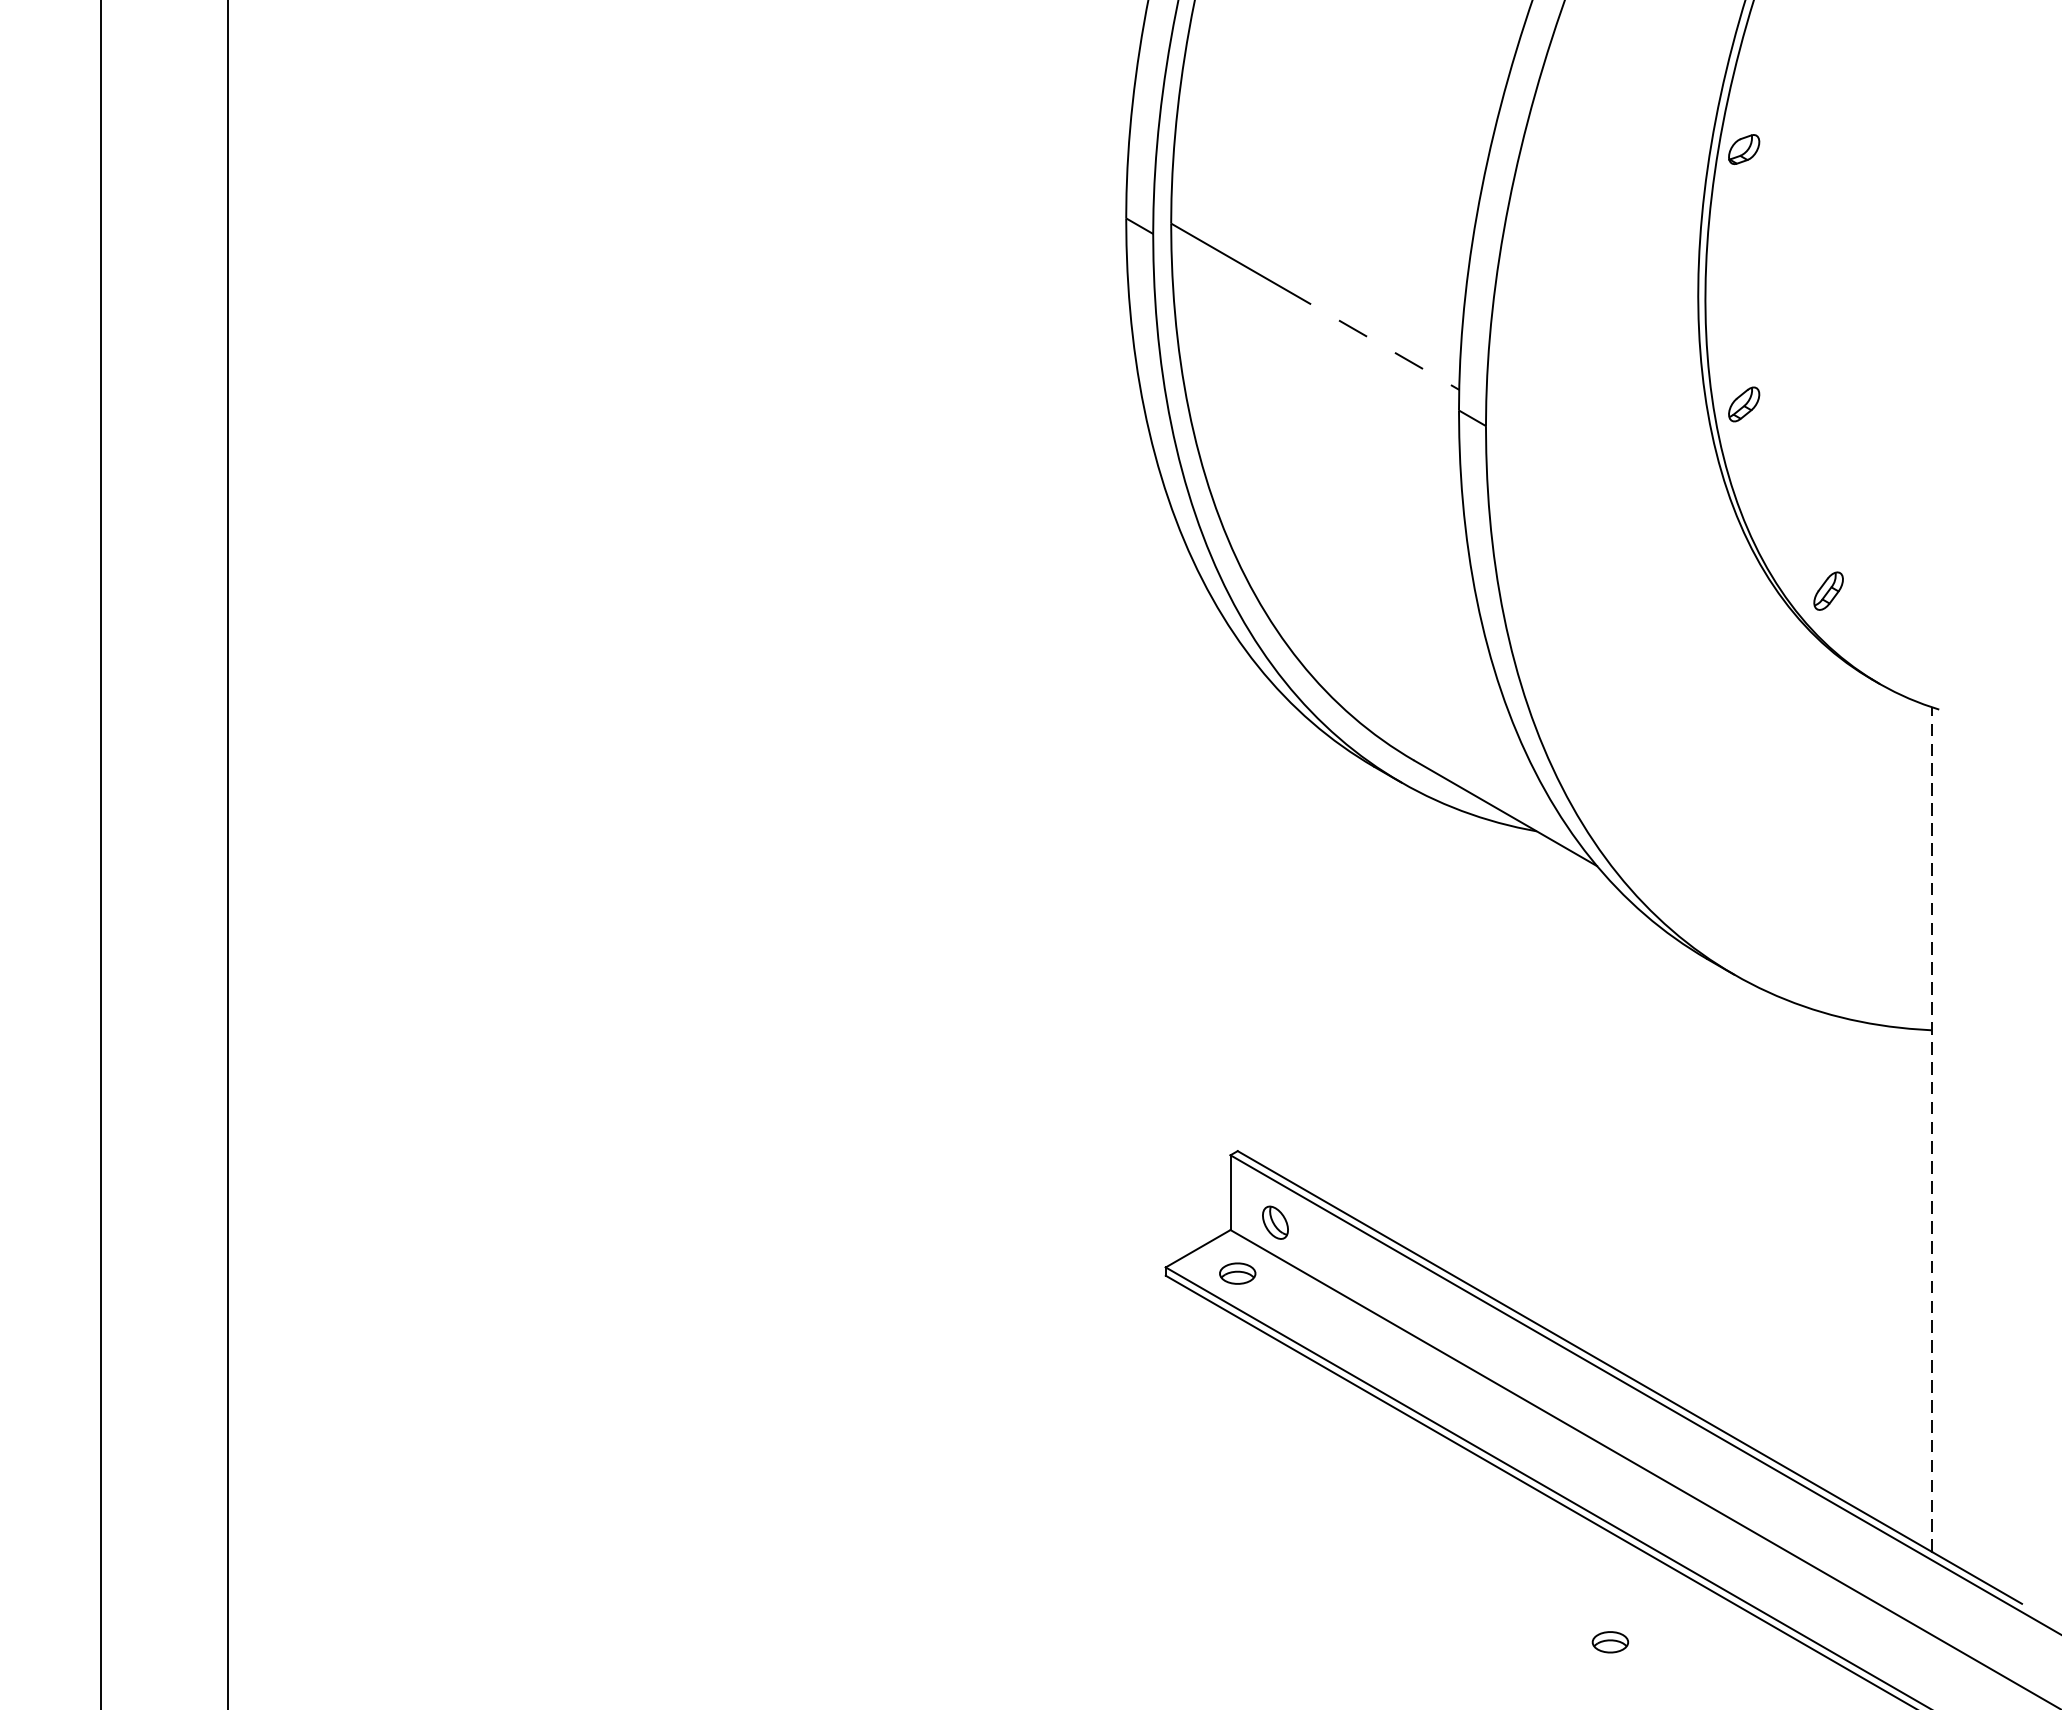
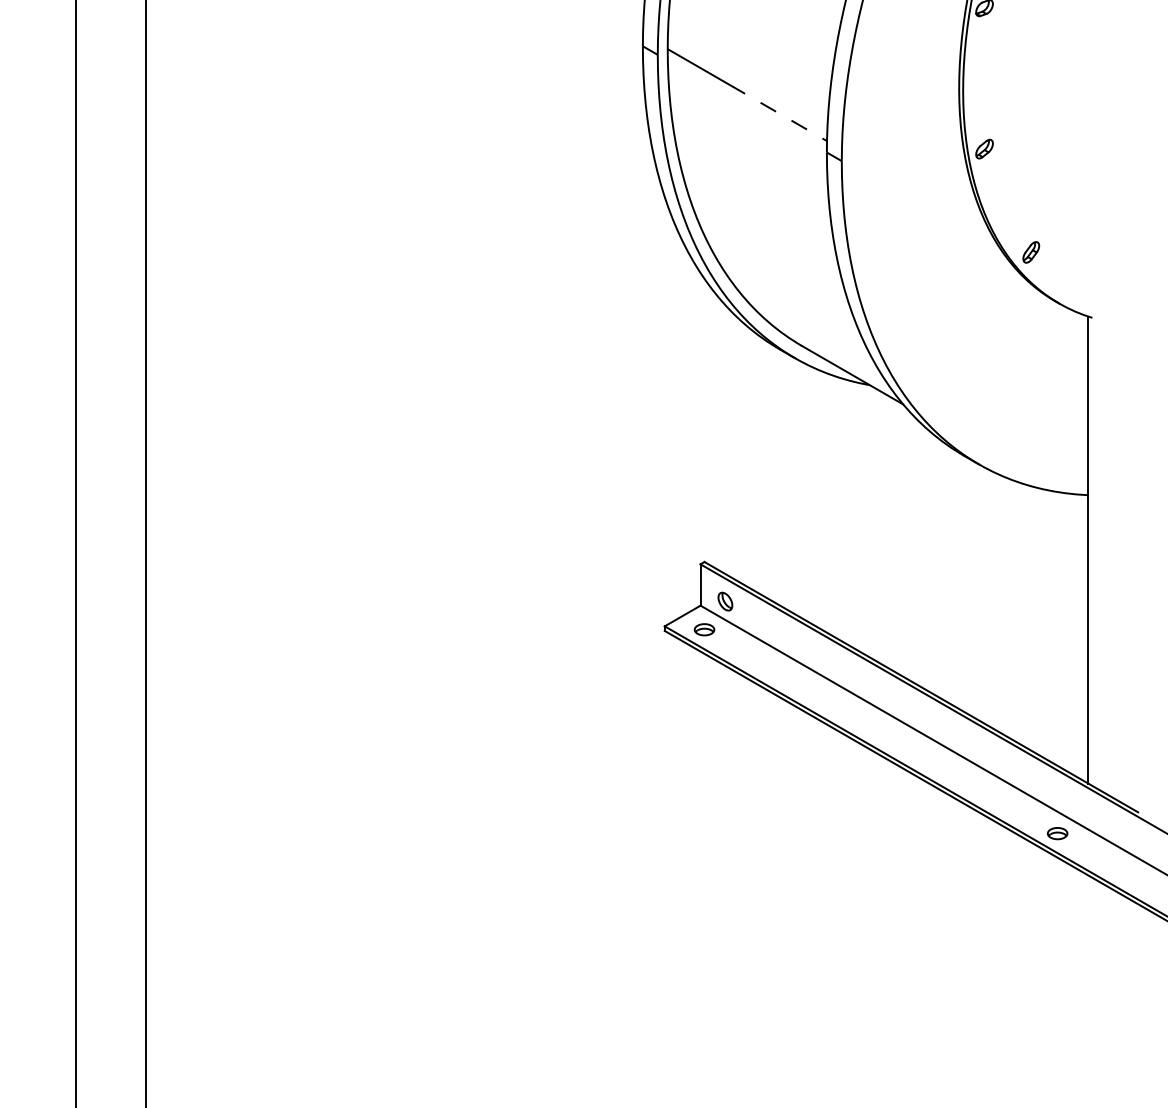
line: (1932, 1130) -> (1088, 550), dashed -> solid
part: (1610, 1642) -> (1057, 833), moved

